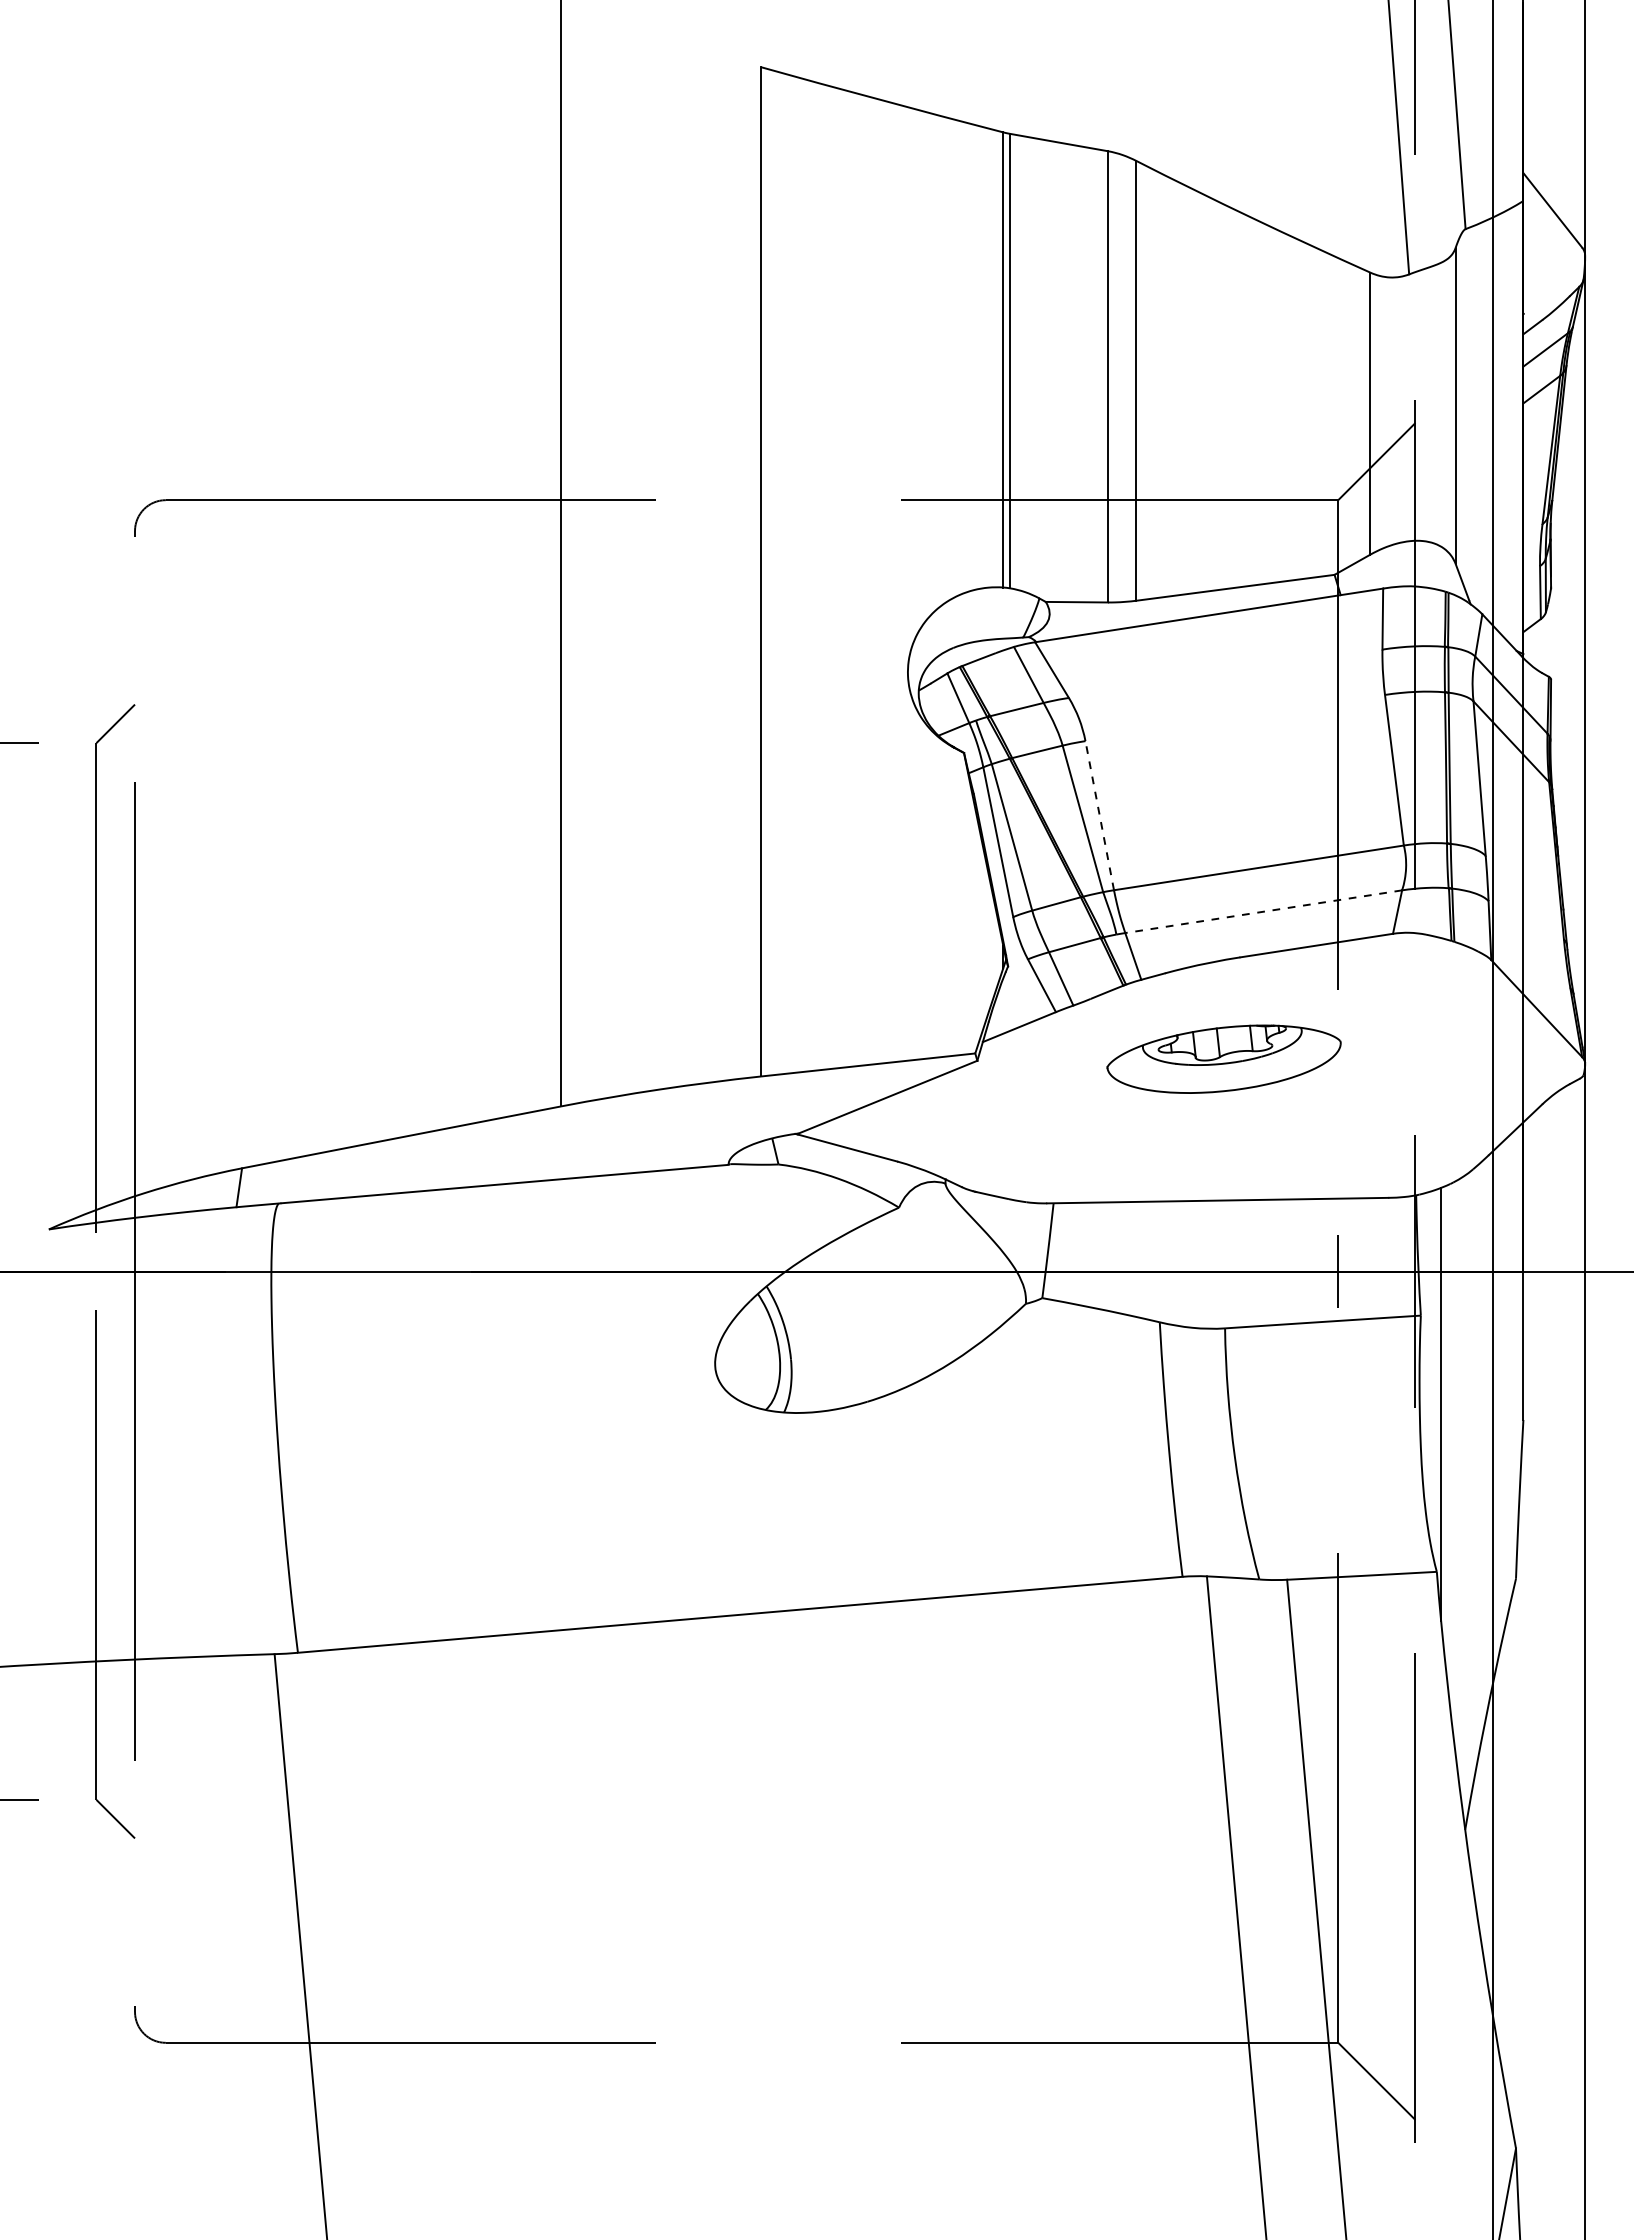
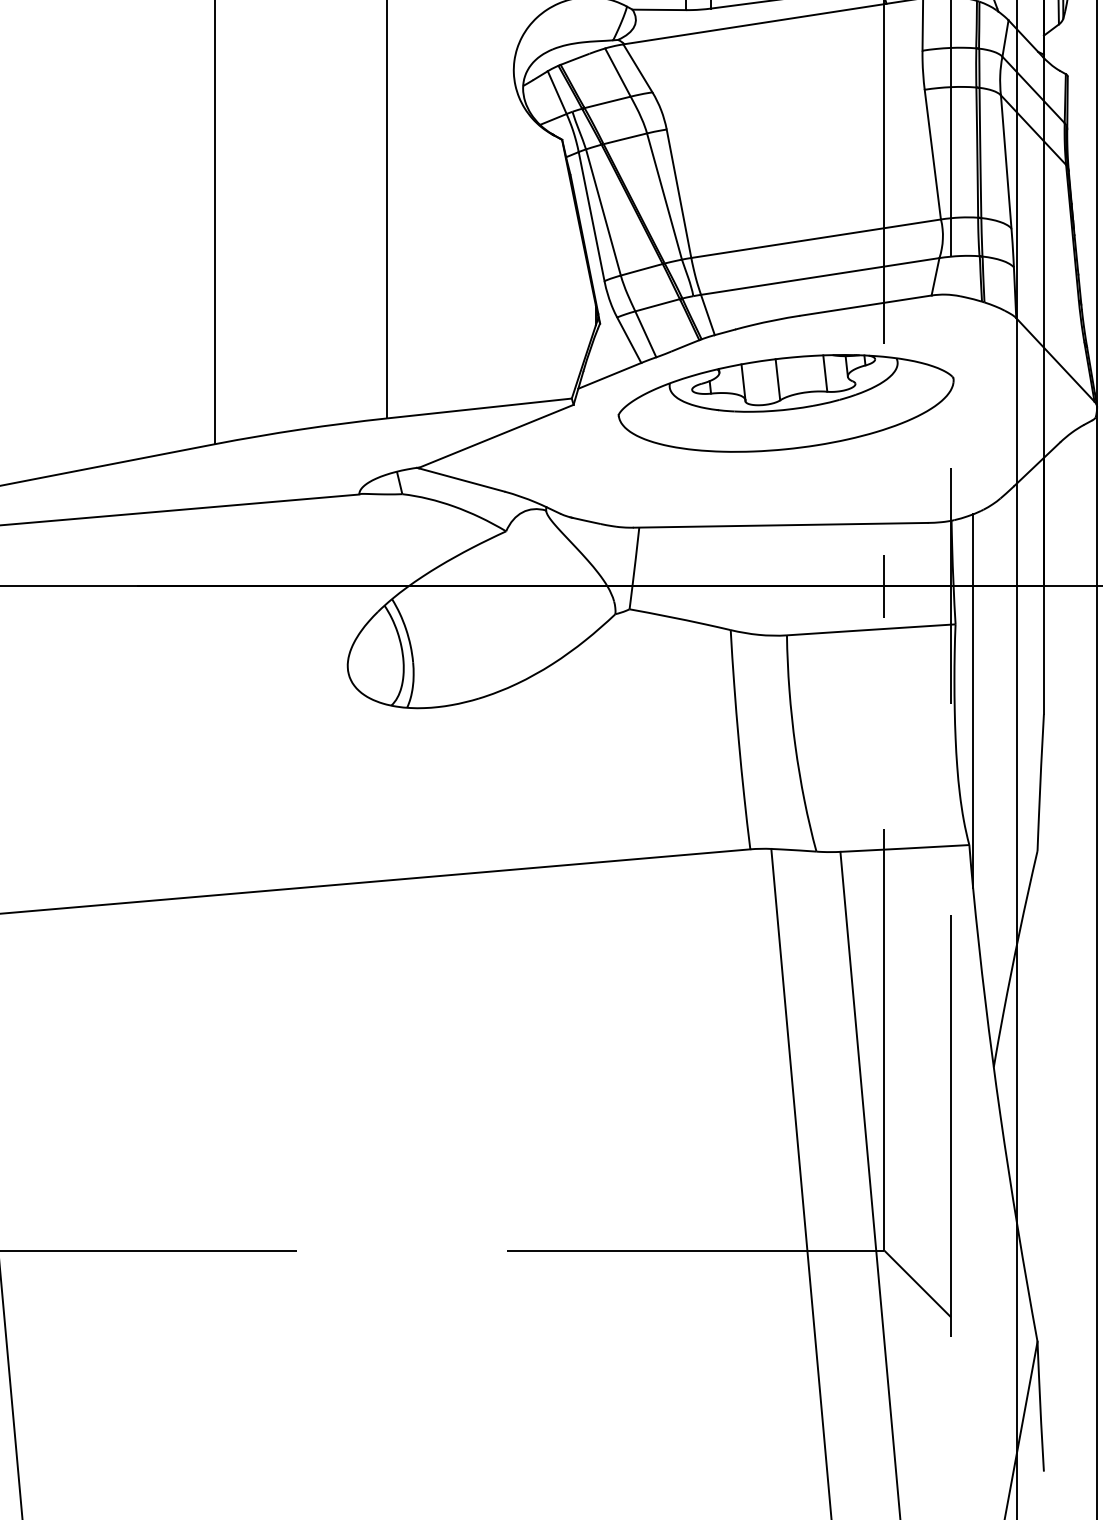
line: (1099, 815) -> (678, 193), dashed -> solid
line: (1263, 911) -> (820, 276), dashed -> solid
part: (1223, 1059) -> (785, 403), size x1.67

